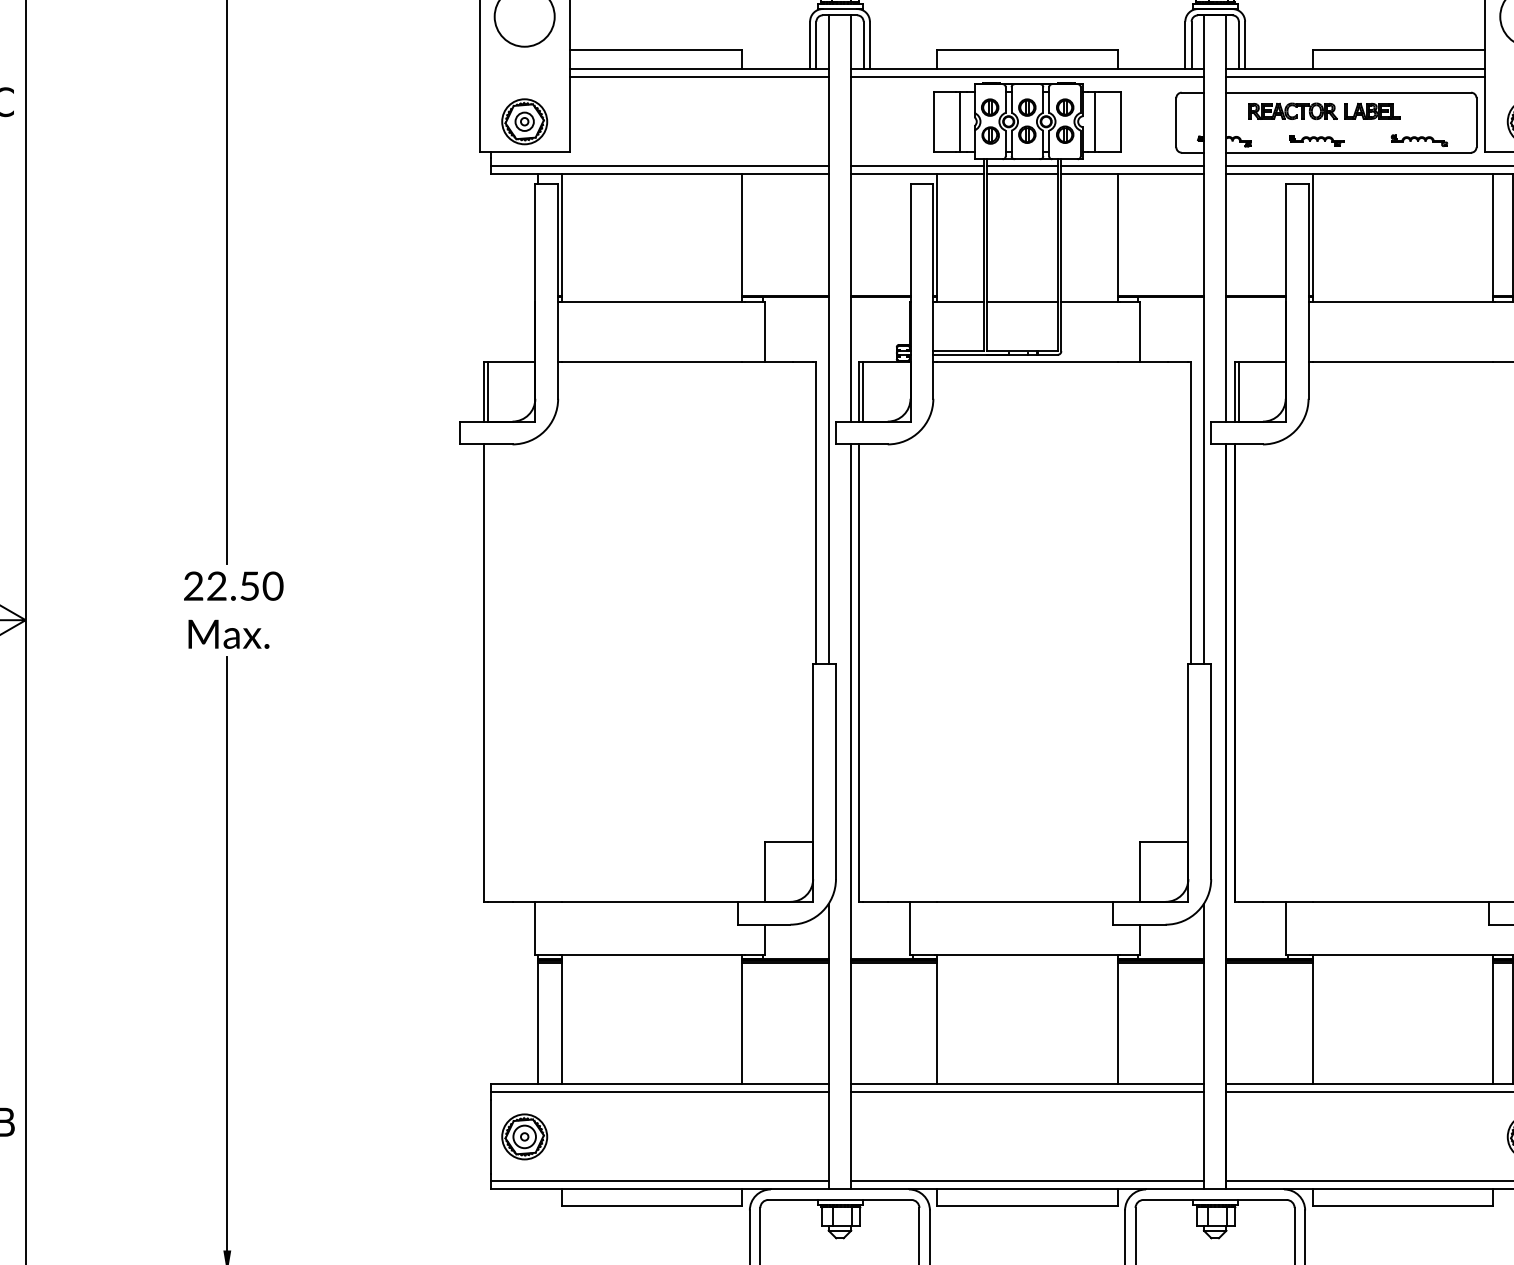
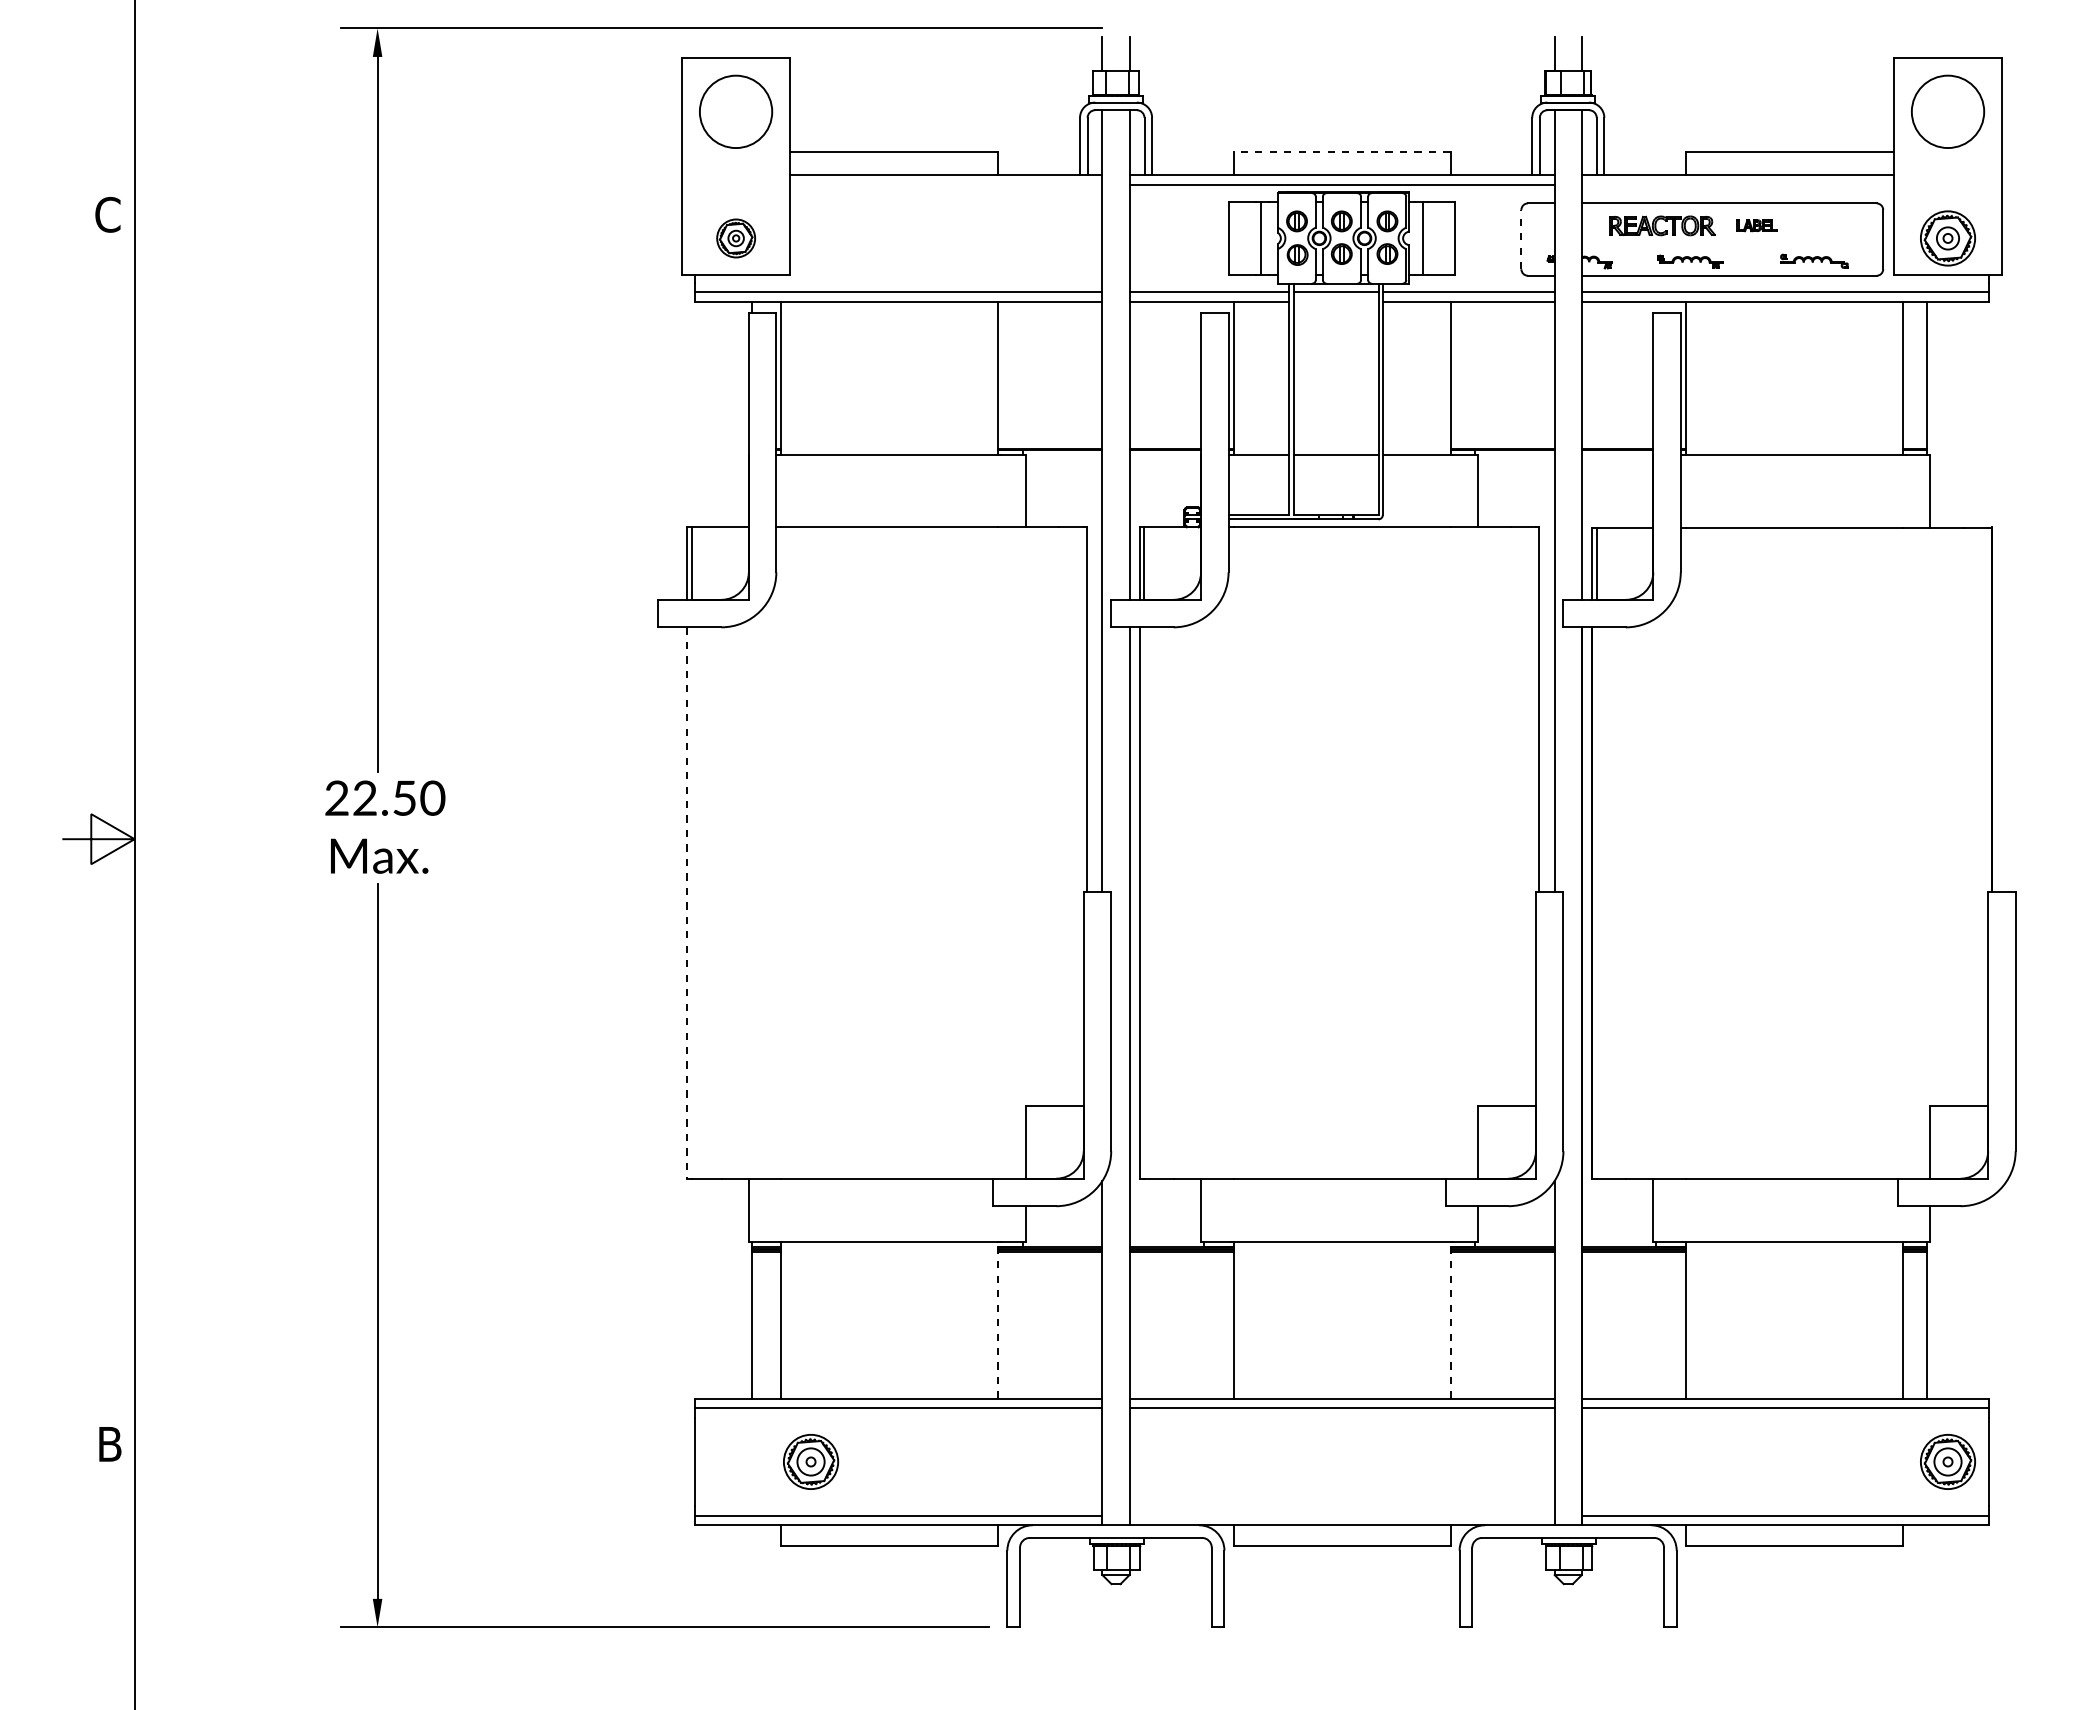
line: (1027, 49) -> (1342, 151), solid -> dashed
line: (699, 76) -> (946, 184), removed
line: (1355, 76) -> (1737, 184), removed
part: (1372, 111) -> (1757, 225), size x0.6
part: (525, 121) -> (736, 238), size x0.7
line: (1176, 122) -> (1521, 239), solid -> dashed
line: (1022, 174) -> (1335, 301), removed
line: (484, 673) -> (687, 903), solid -> dashed
line: (742, 1019) -> (998, 1320), solid -> dashed
line: (1117, 1019) -> (1450, 1320), solid -> dashed
part: (525, 1136) -> (811, 1461), moved
line: (1027, 1181) -> (1341, 1515), removed

